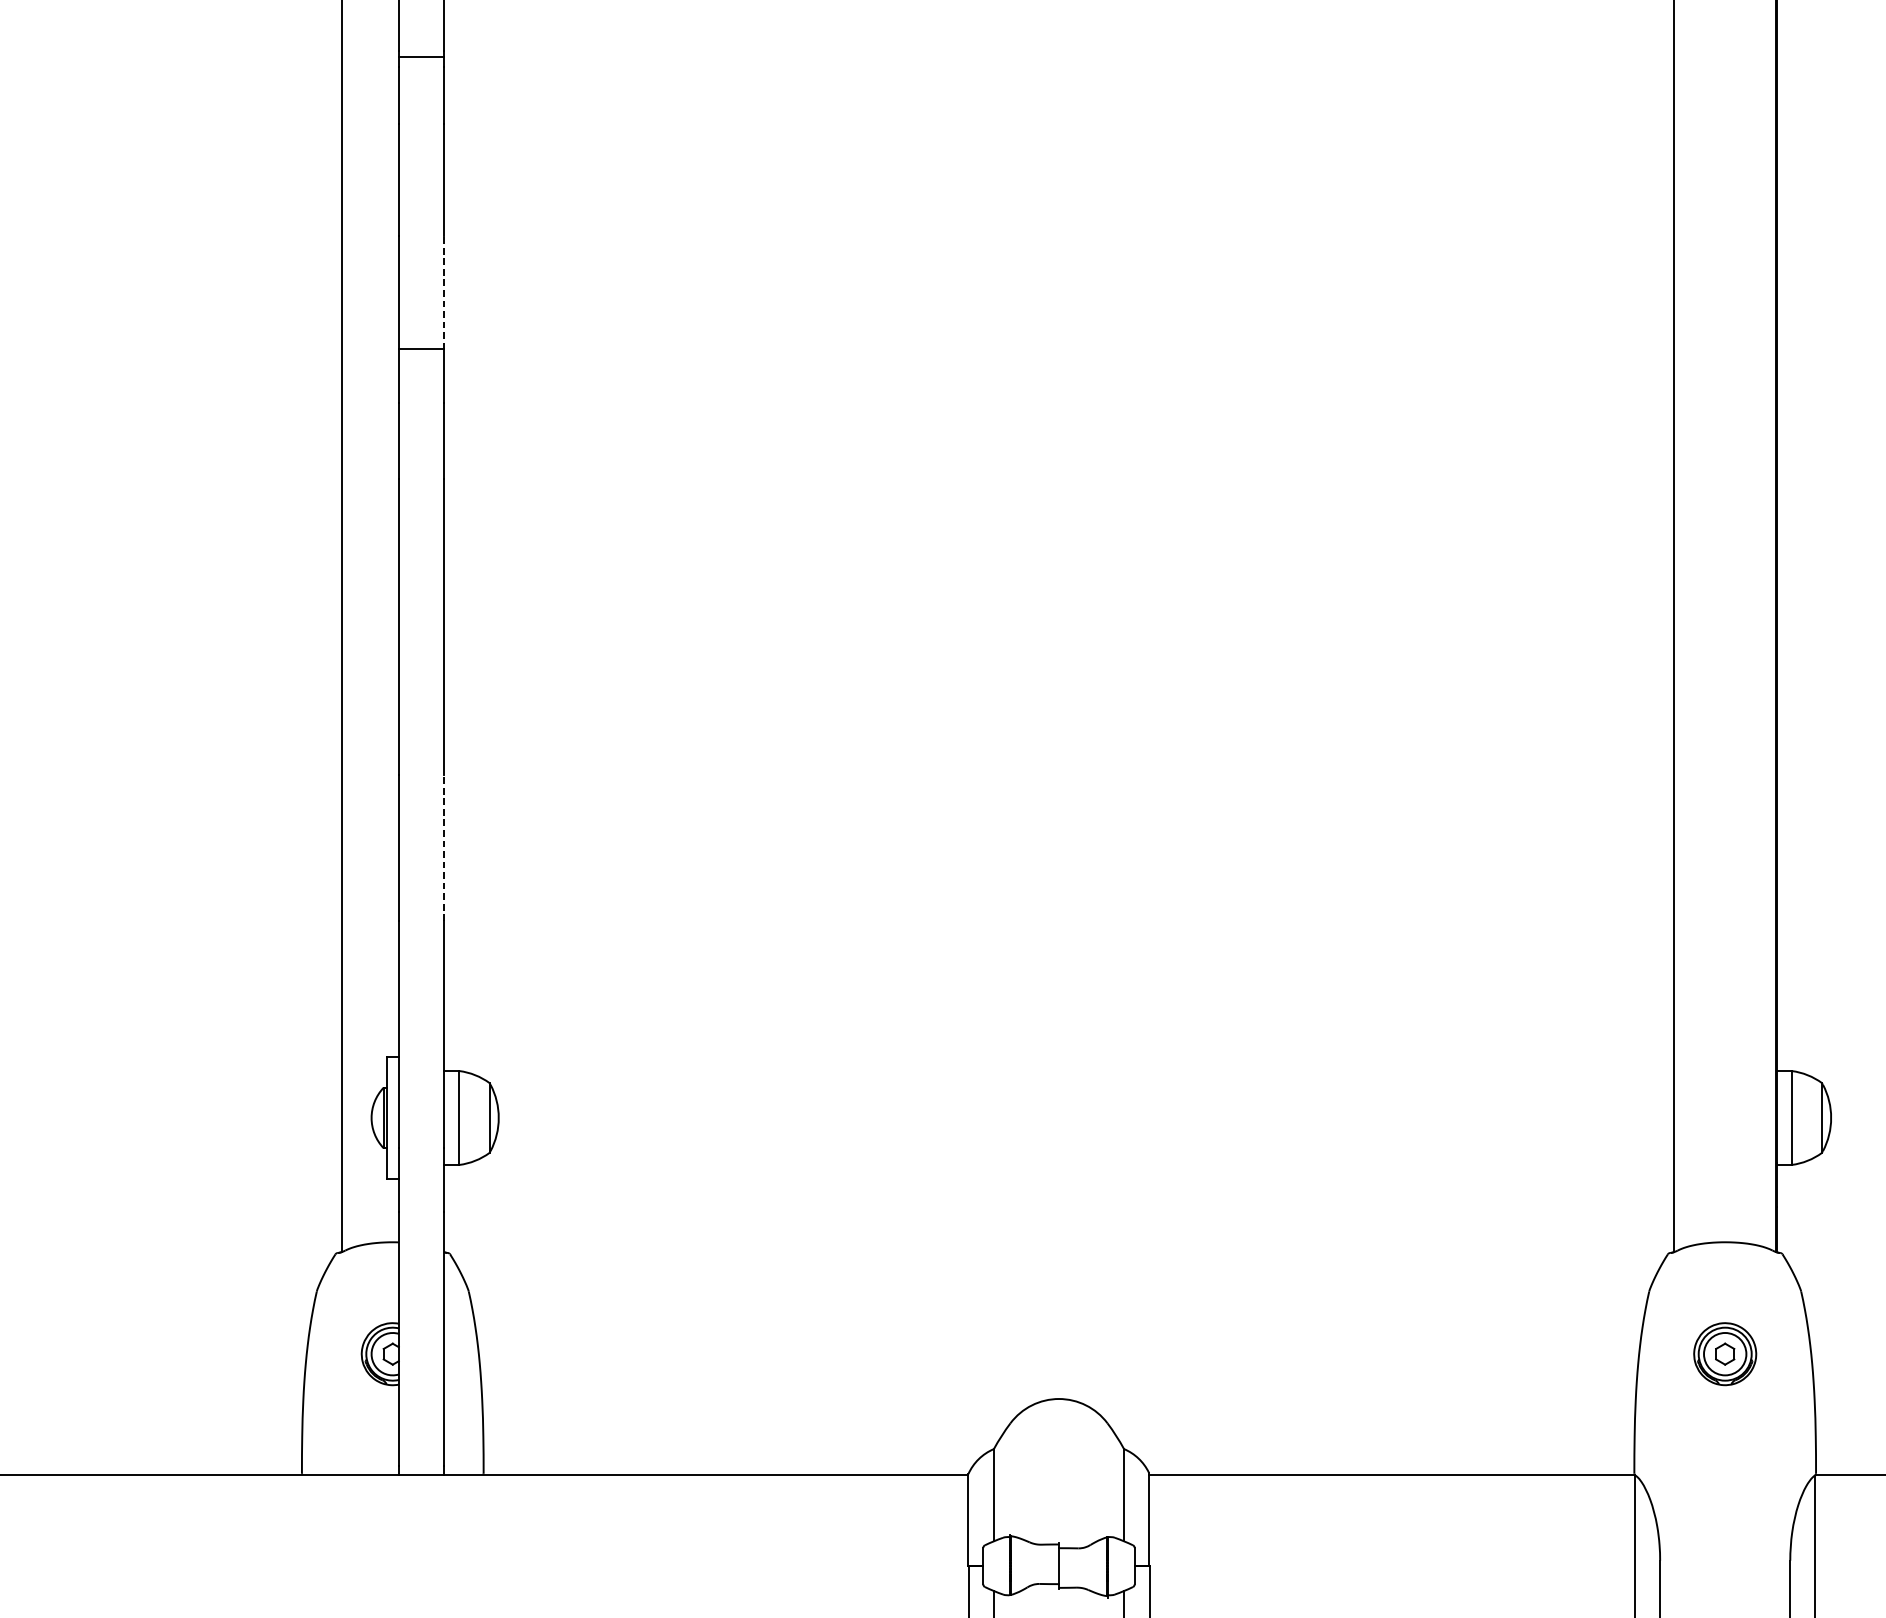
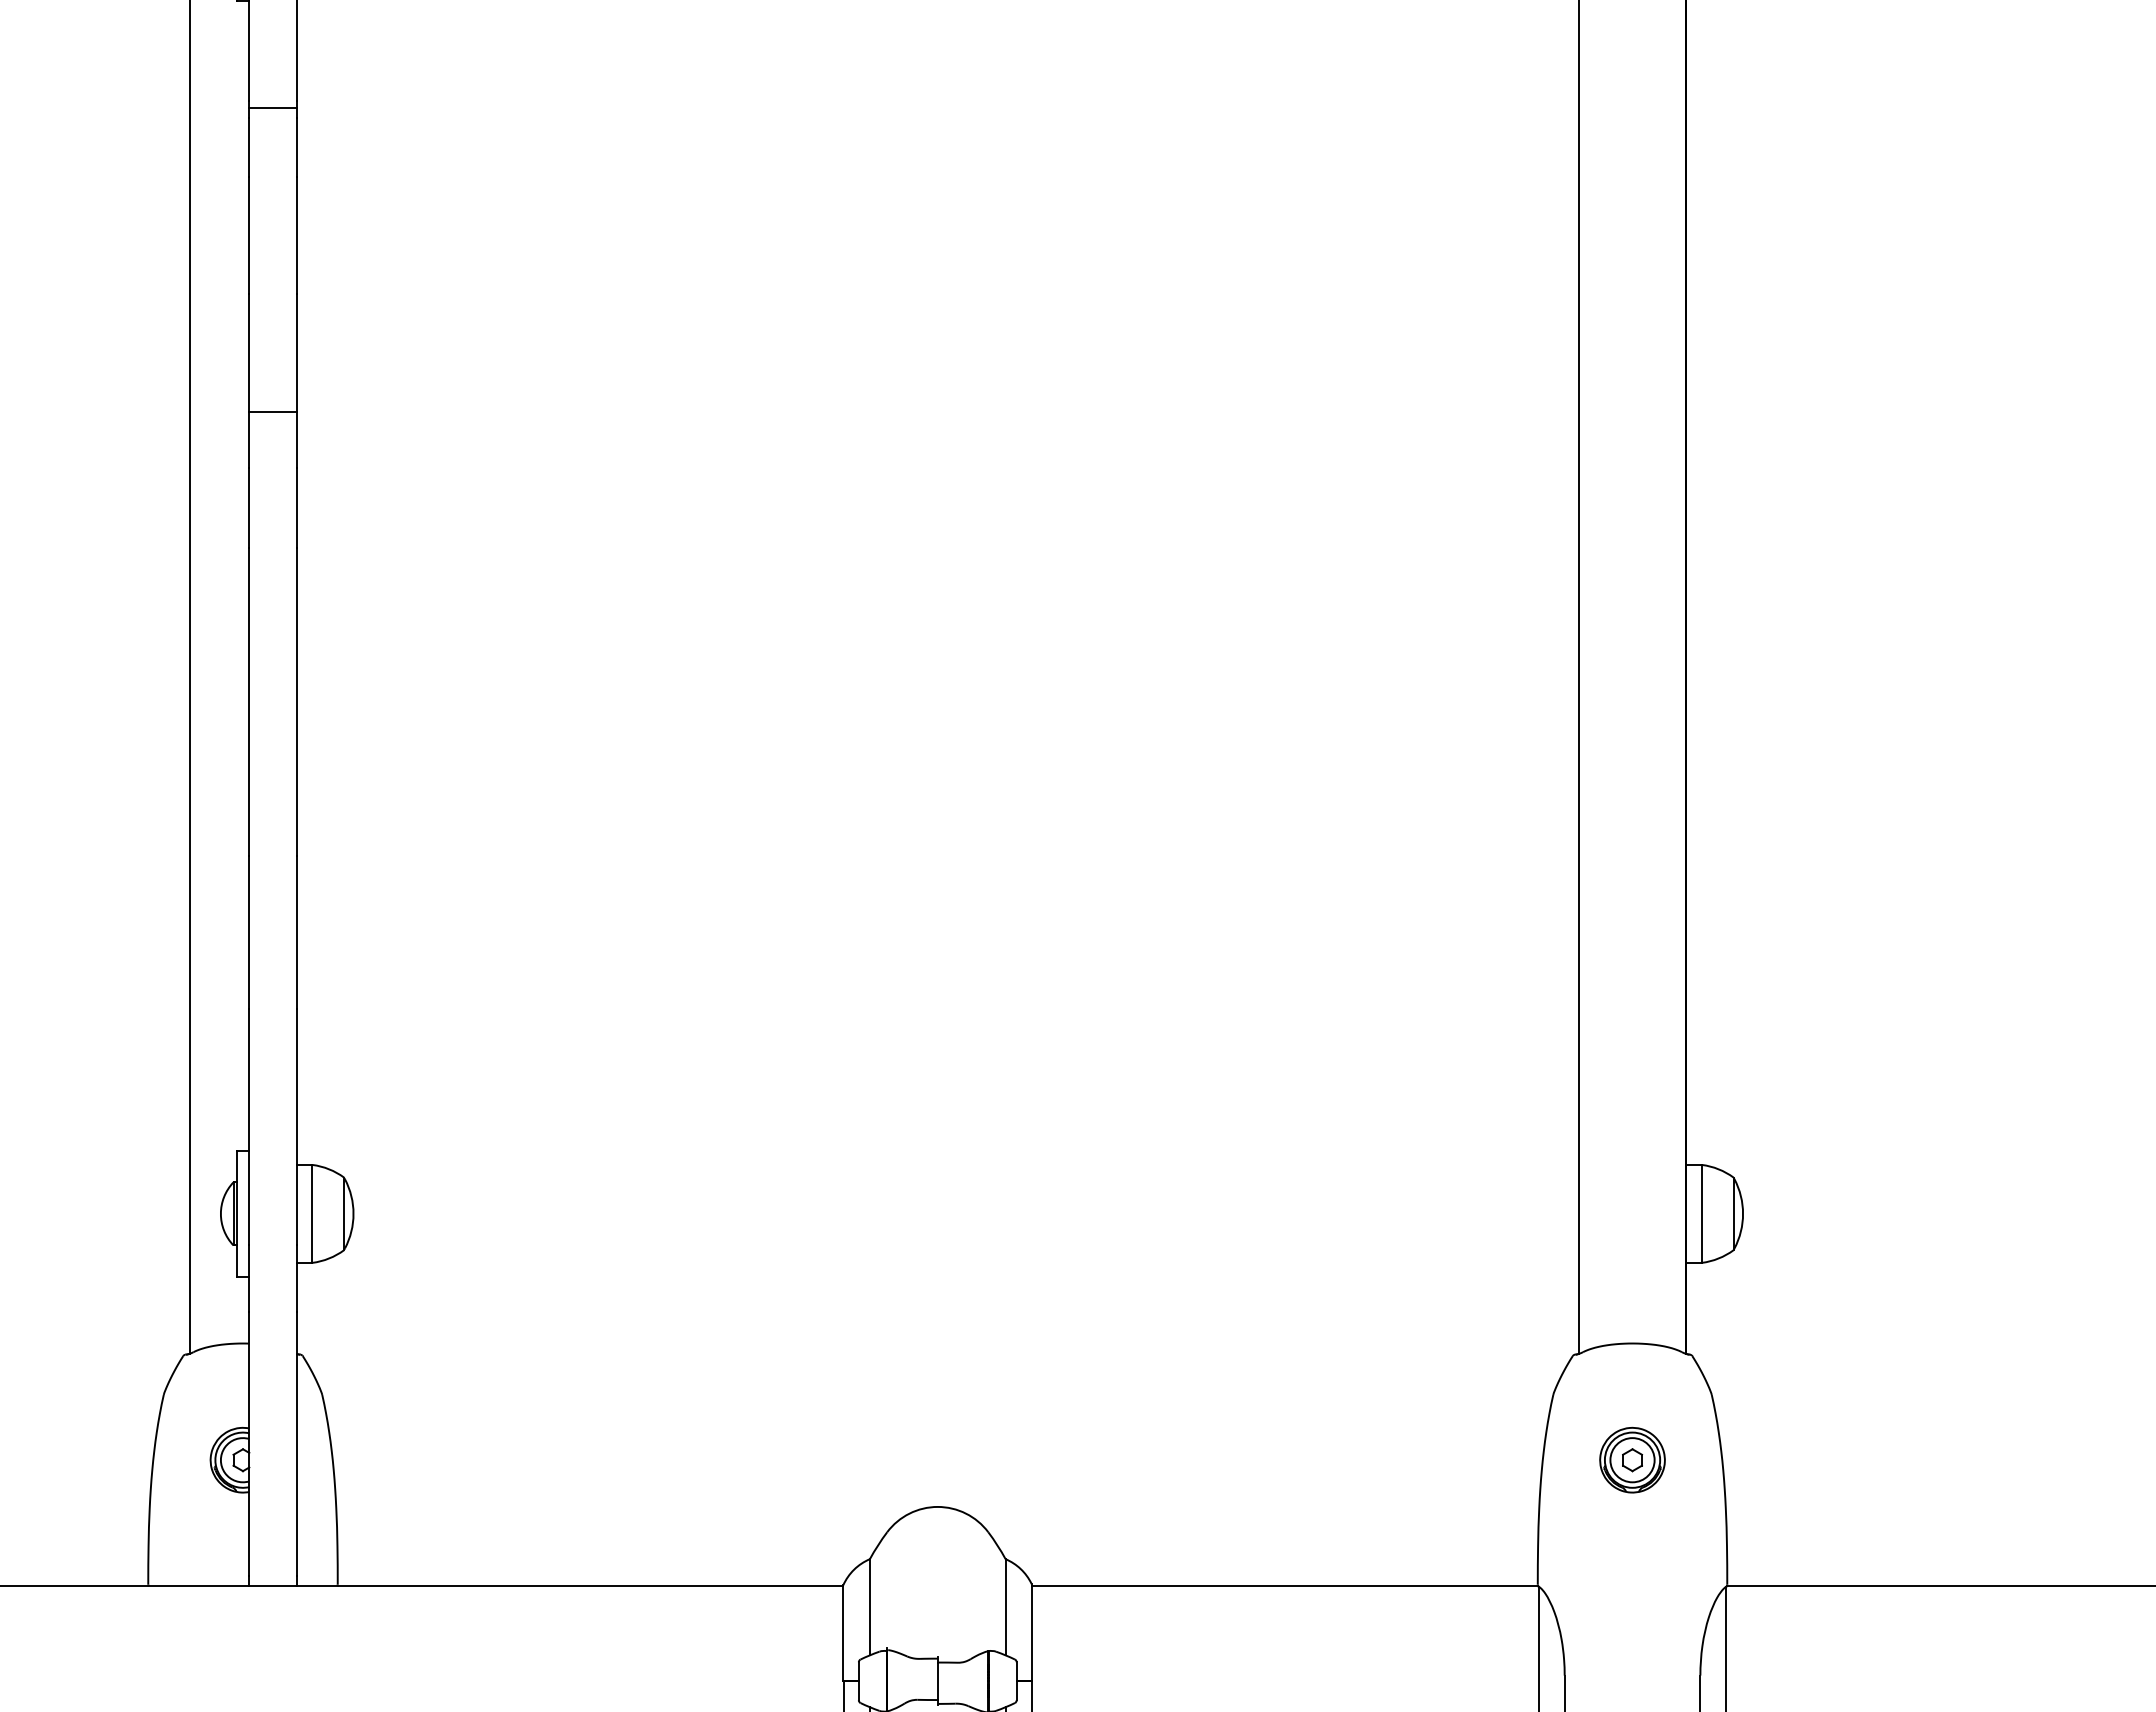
line: (444, 291) -> (296, 352), dashed -> solid
line: (444, 847) -> (296, 931), dashed -> solid

